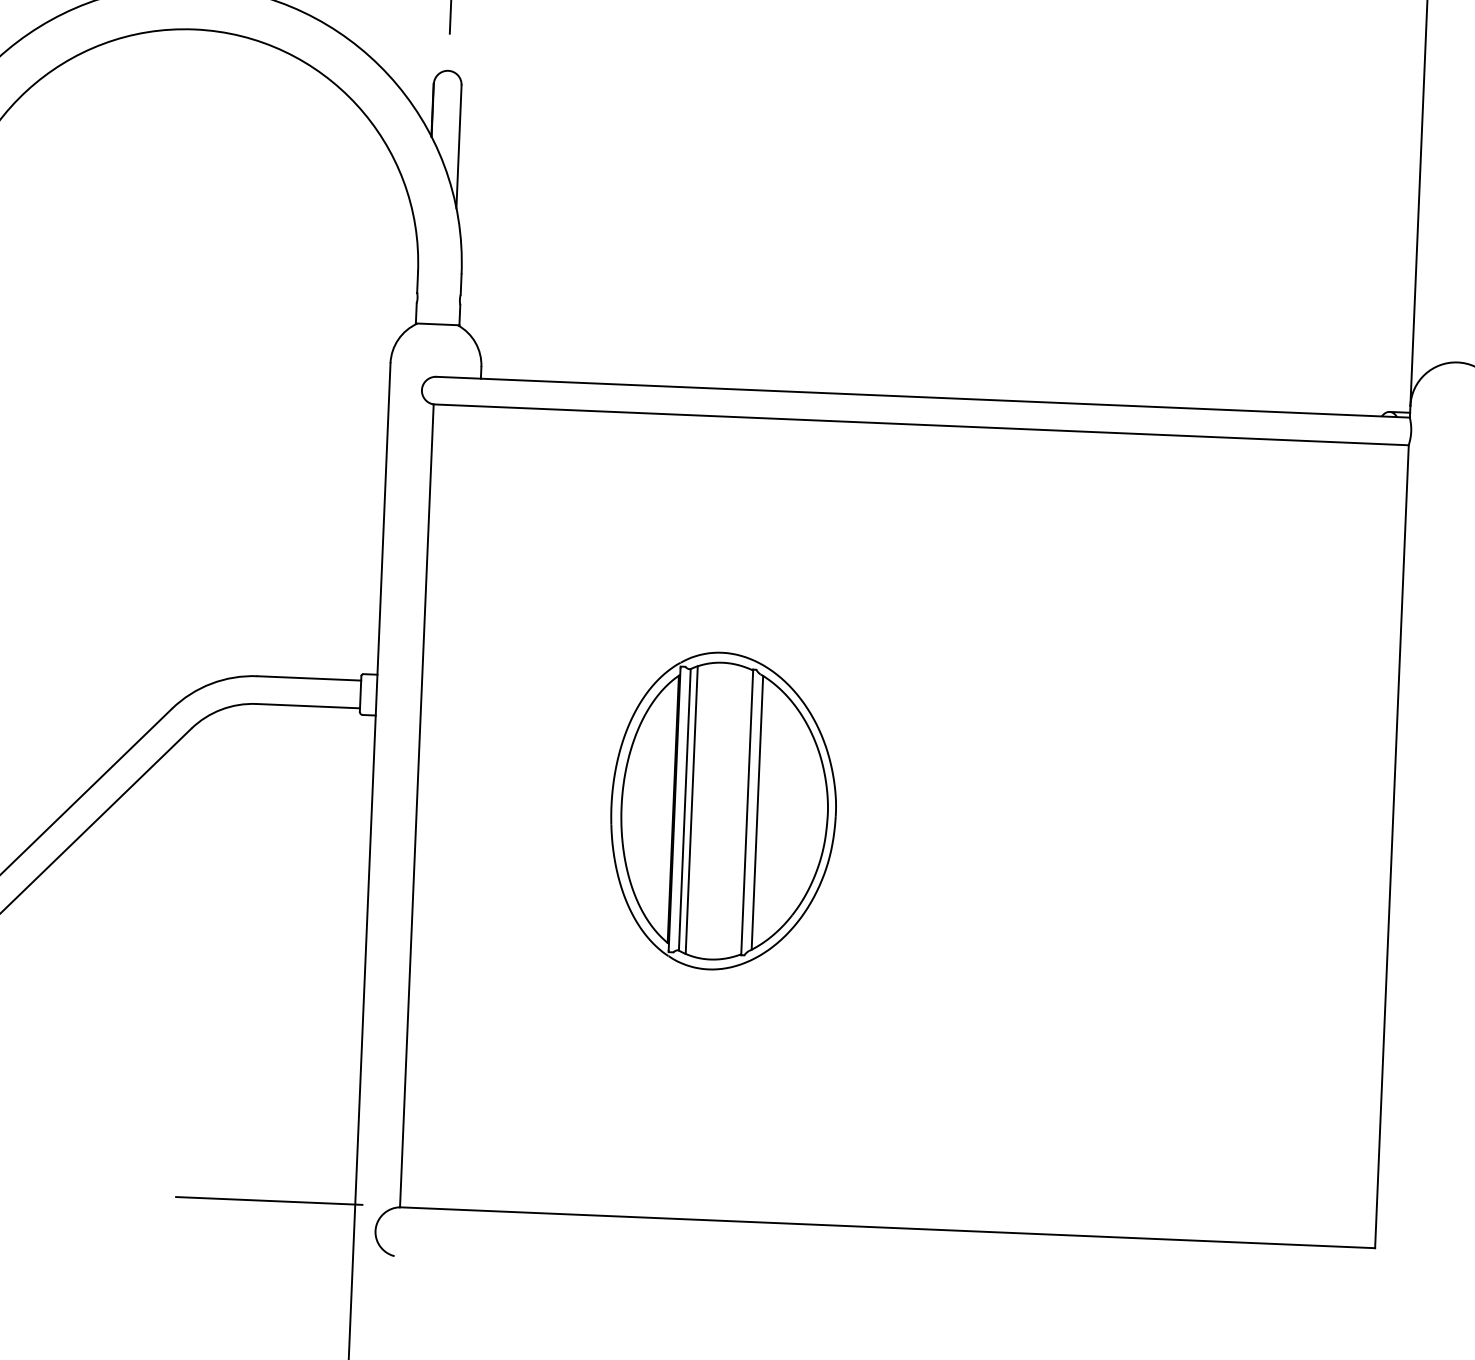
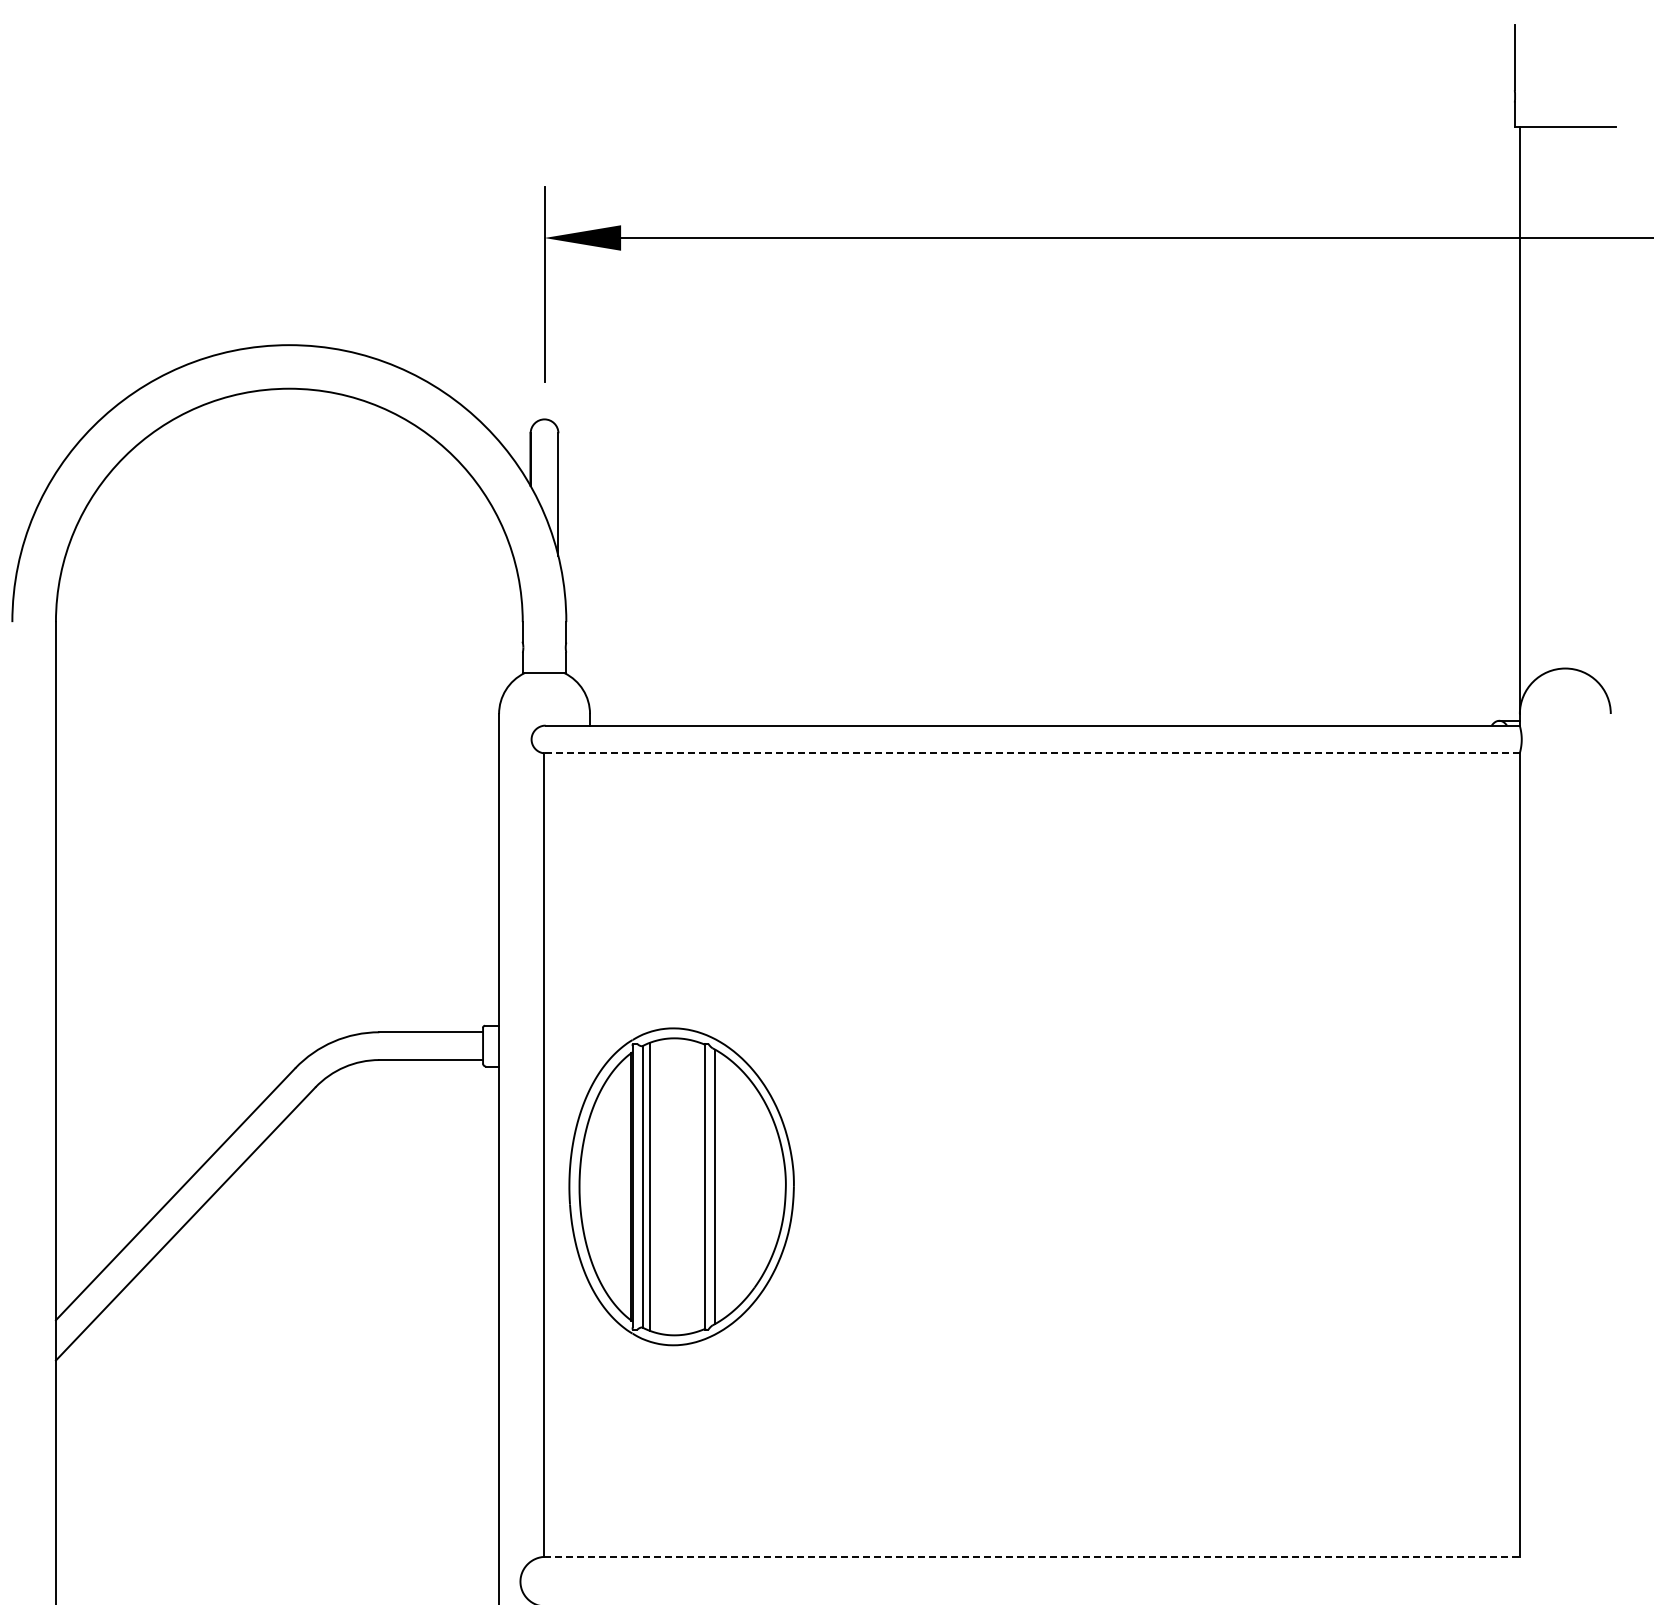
line: (920, 425) -> (1031, 753), solid -> dashed
part: (723, 811) -> (681, 1186), moved
line: (268, 1201) -> (412, 1556), removed
line: (887, 1227) -> (1031, 1556), solid -> dashed

